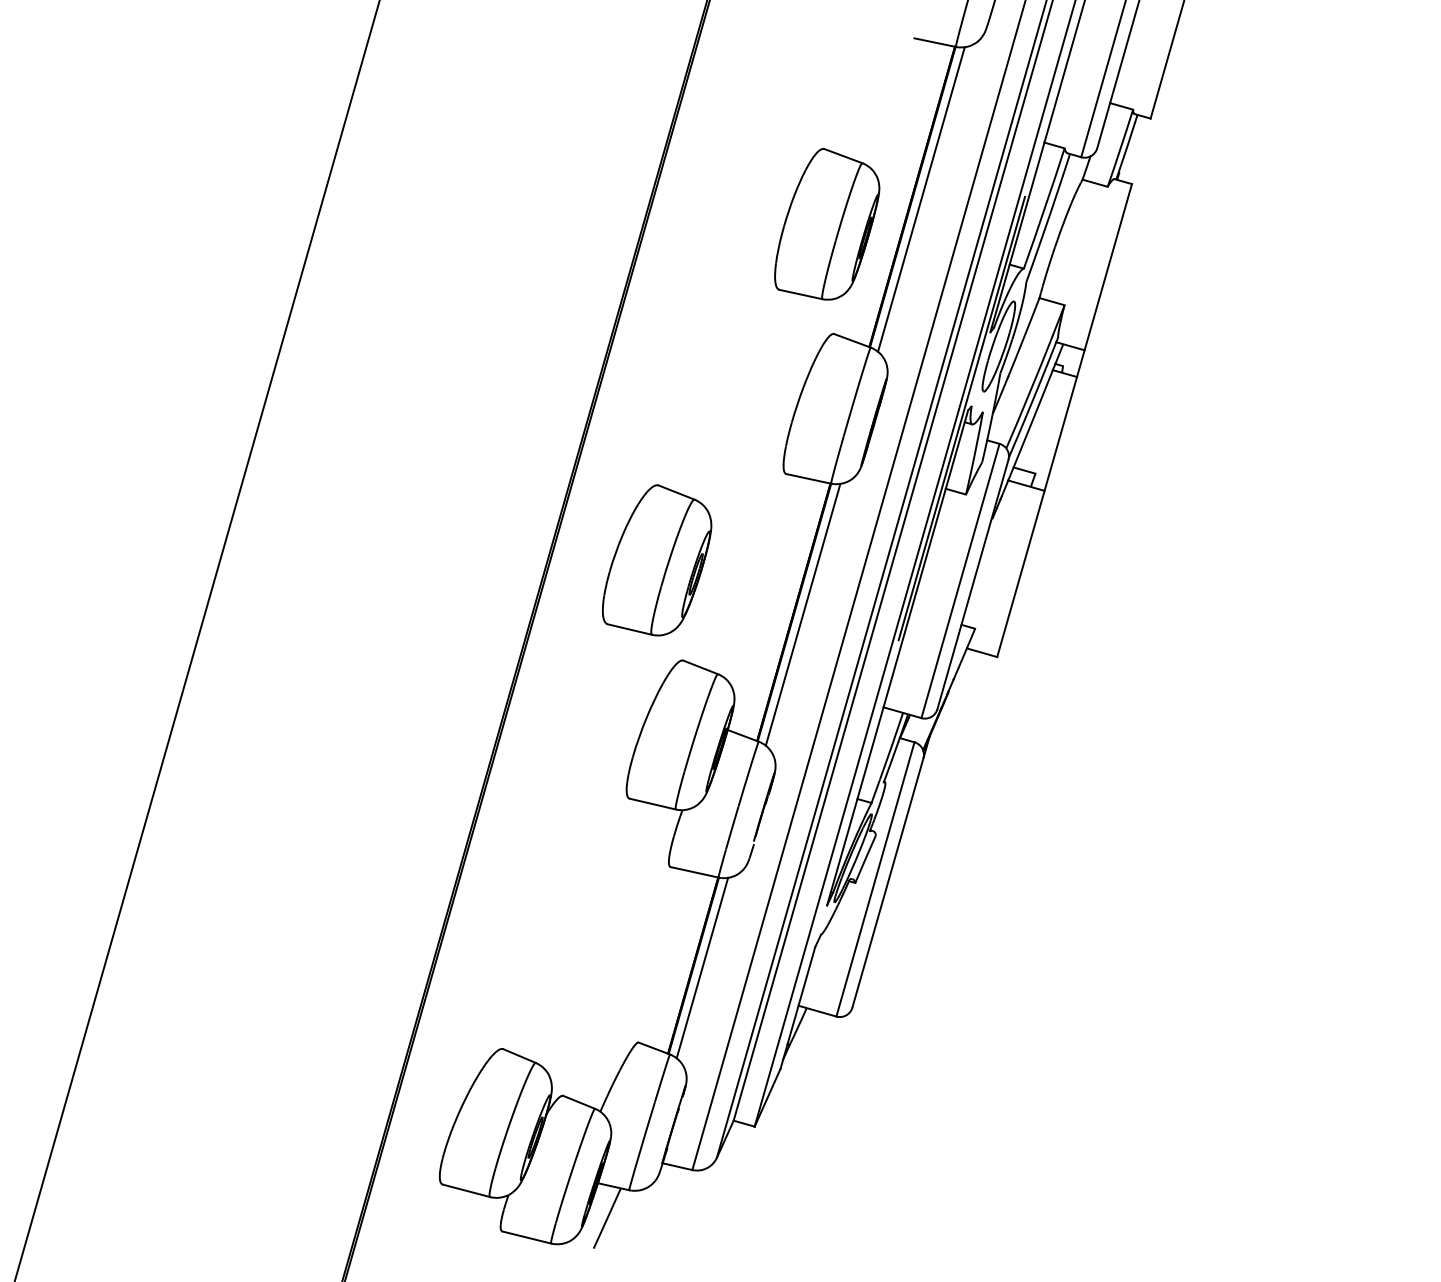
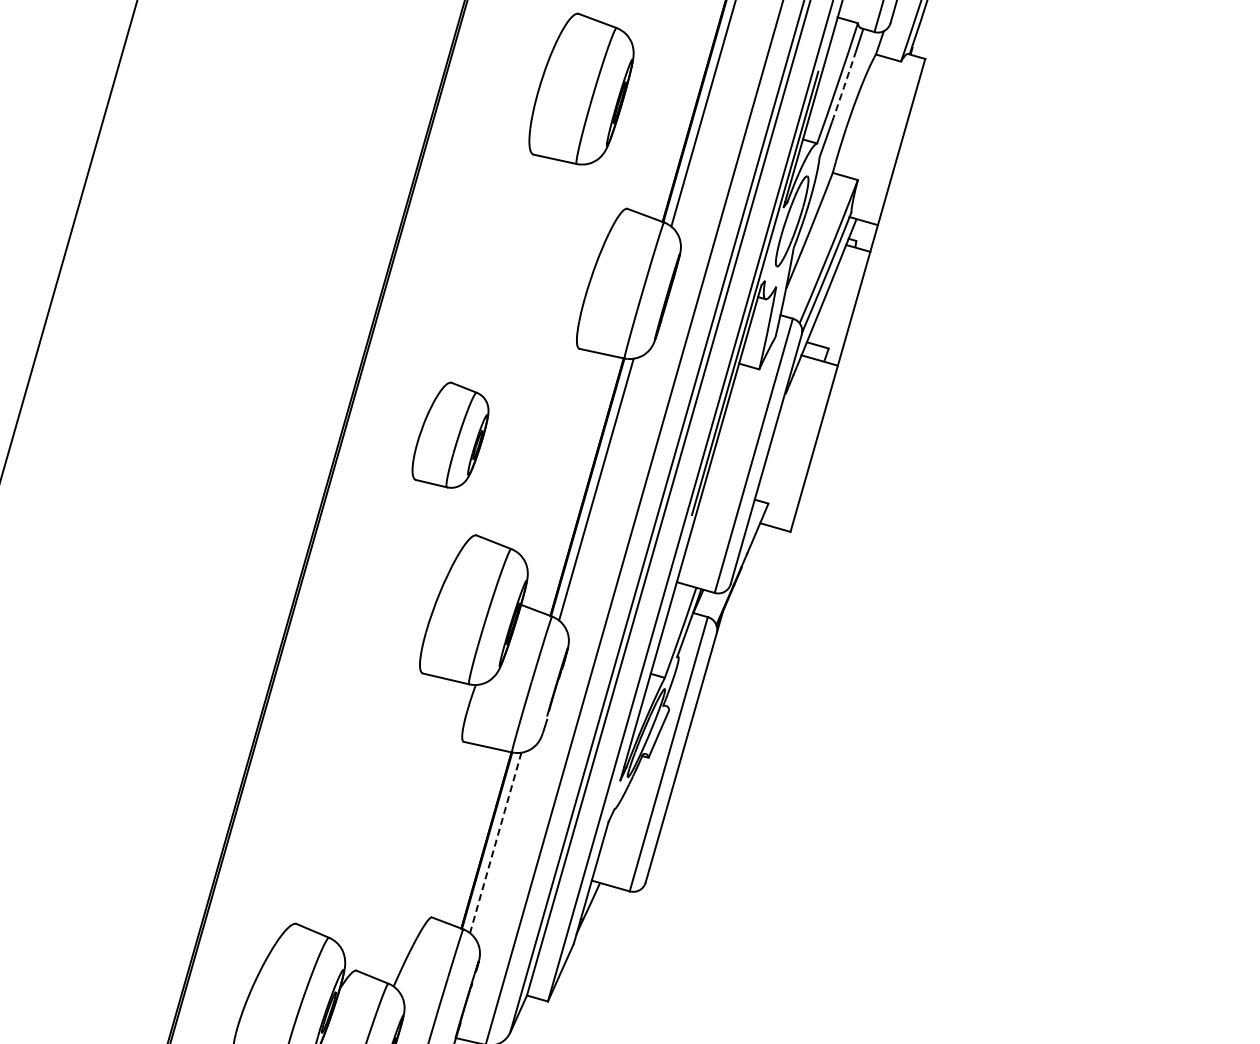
arc: (1050, 212) -> (843, 87), solid -> dashed
part: (827, 224) -> (581, 89), moved
part: (657, 560) -> (450, 435), size x0.7
line: (702, 968) -> (495, 843), solid -> dashed

